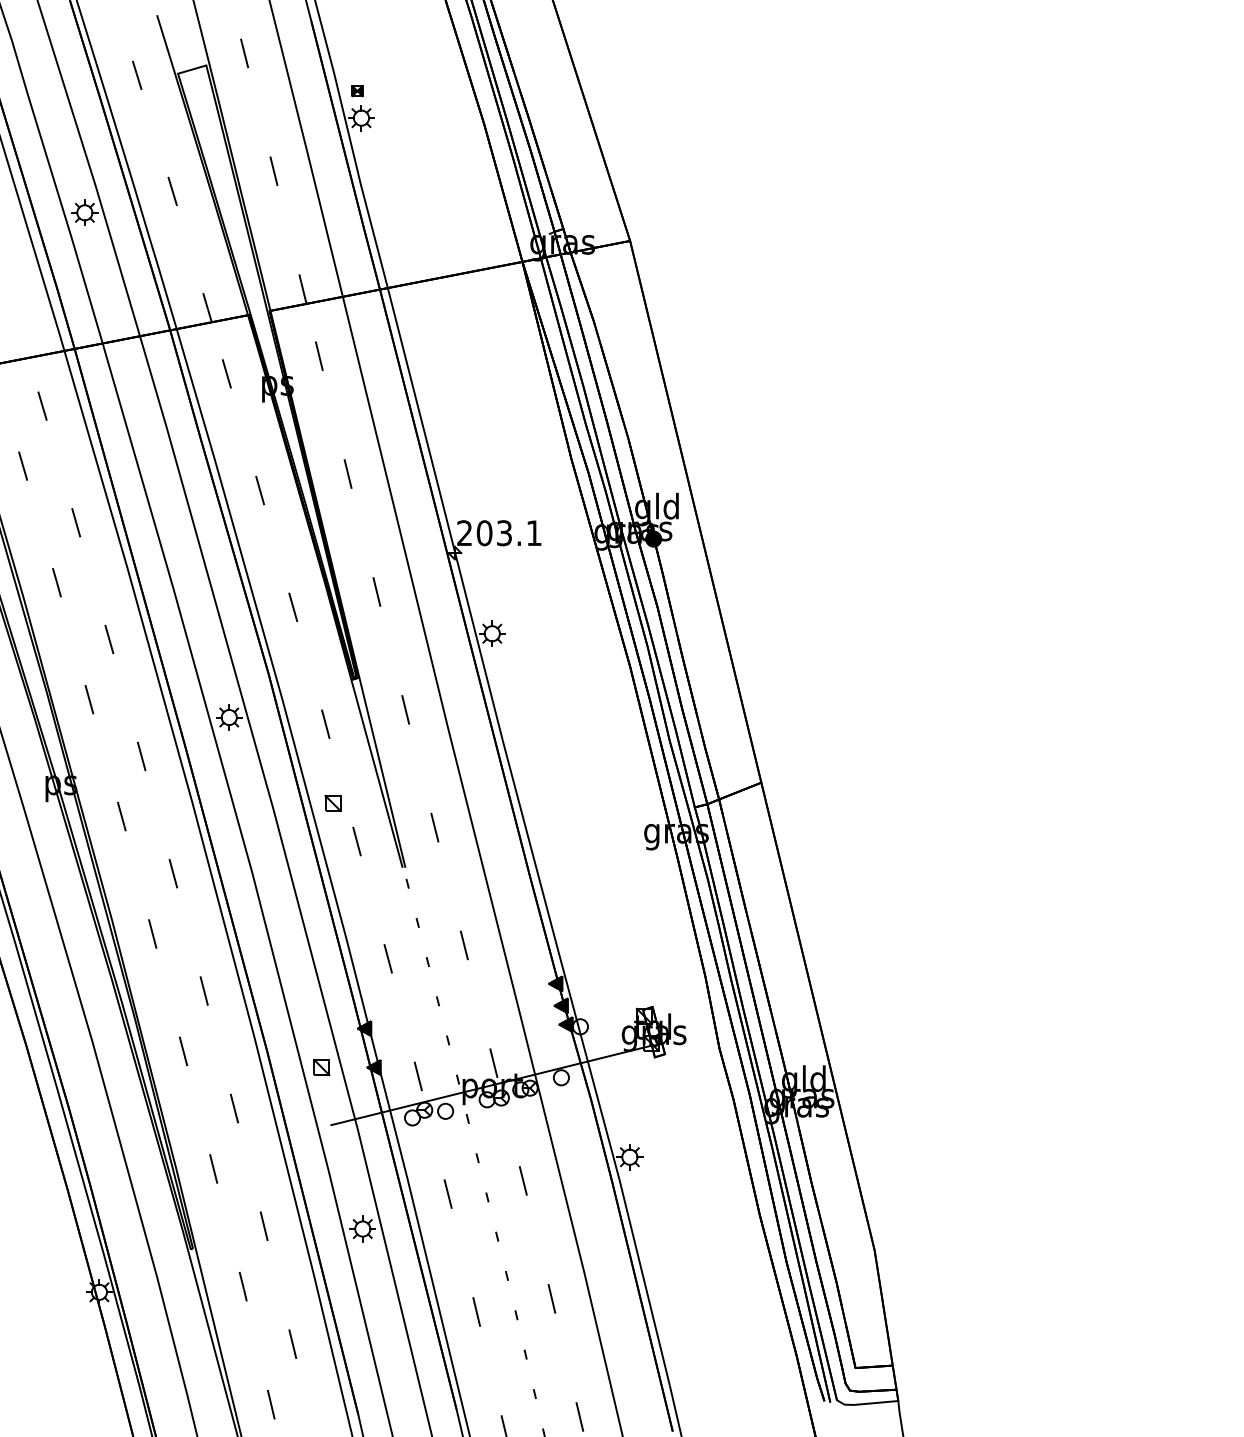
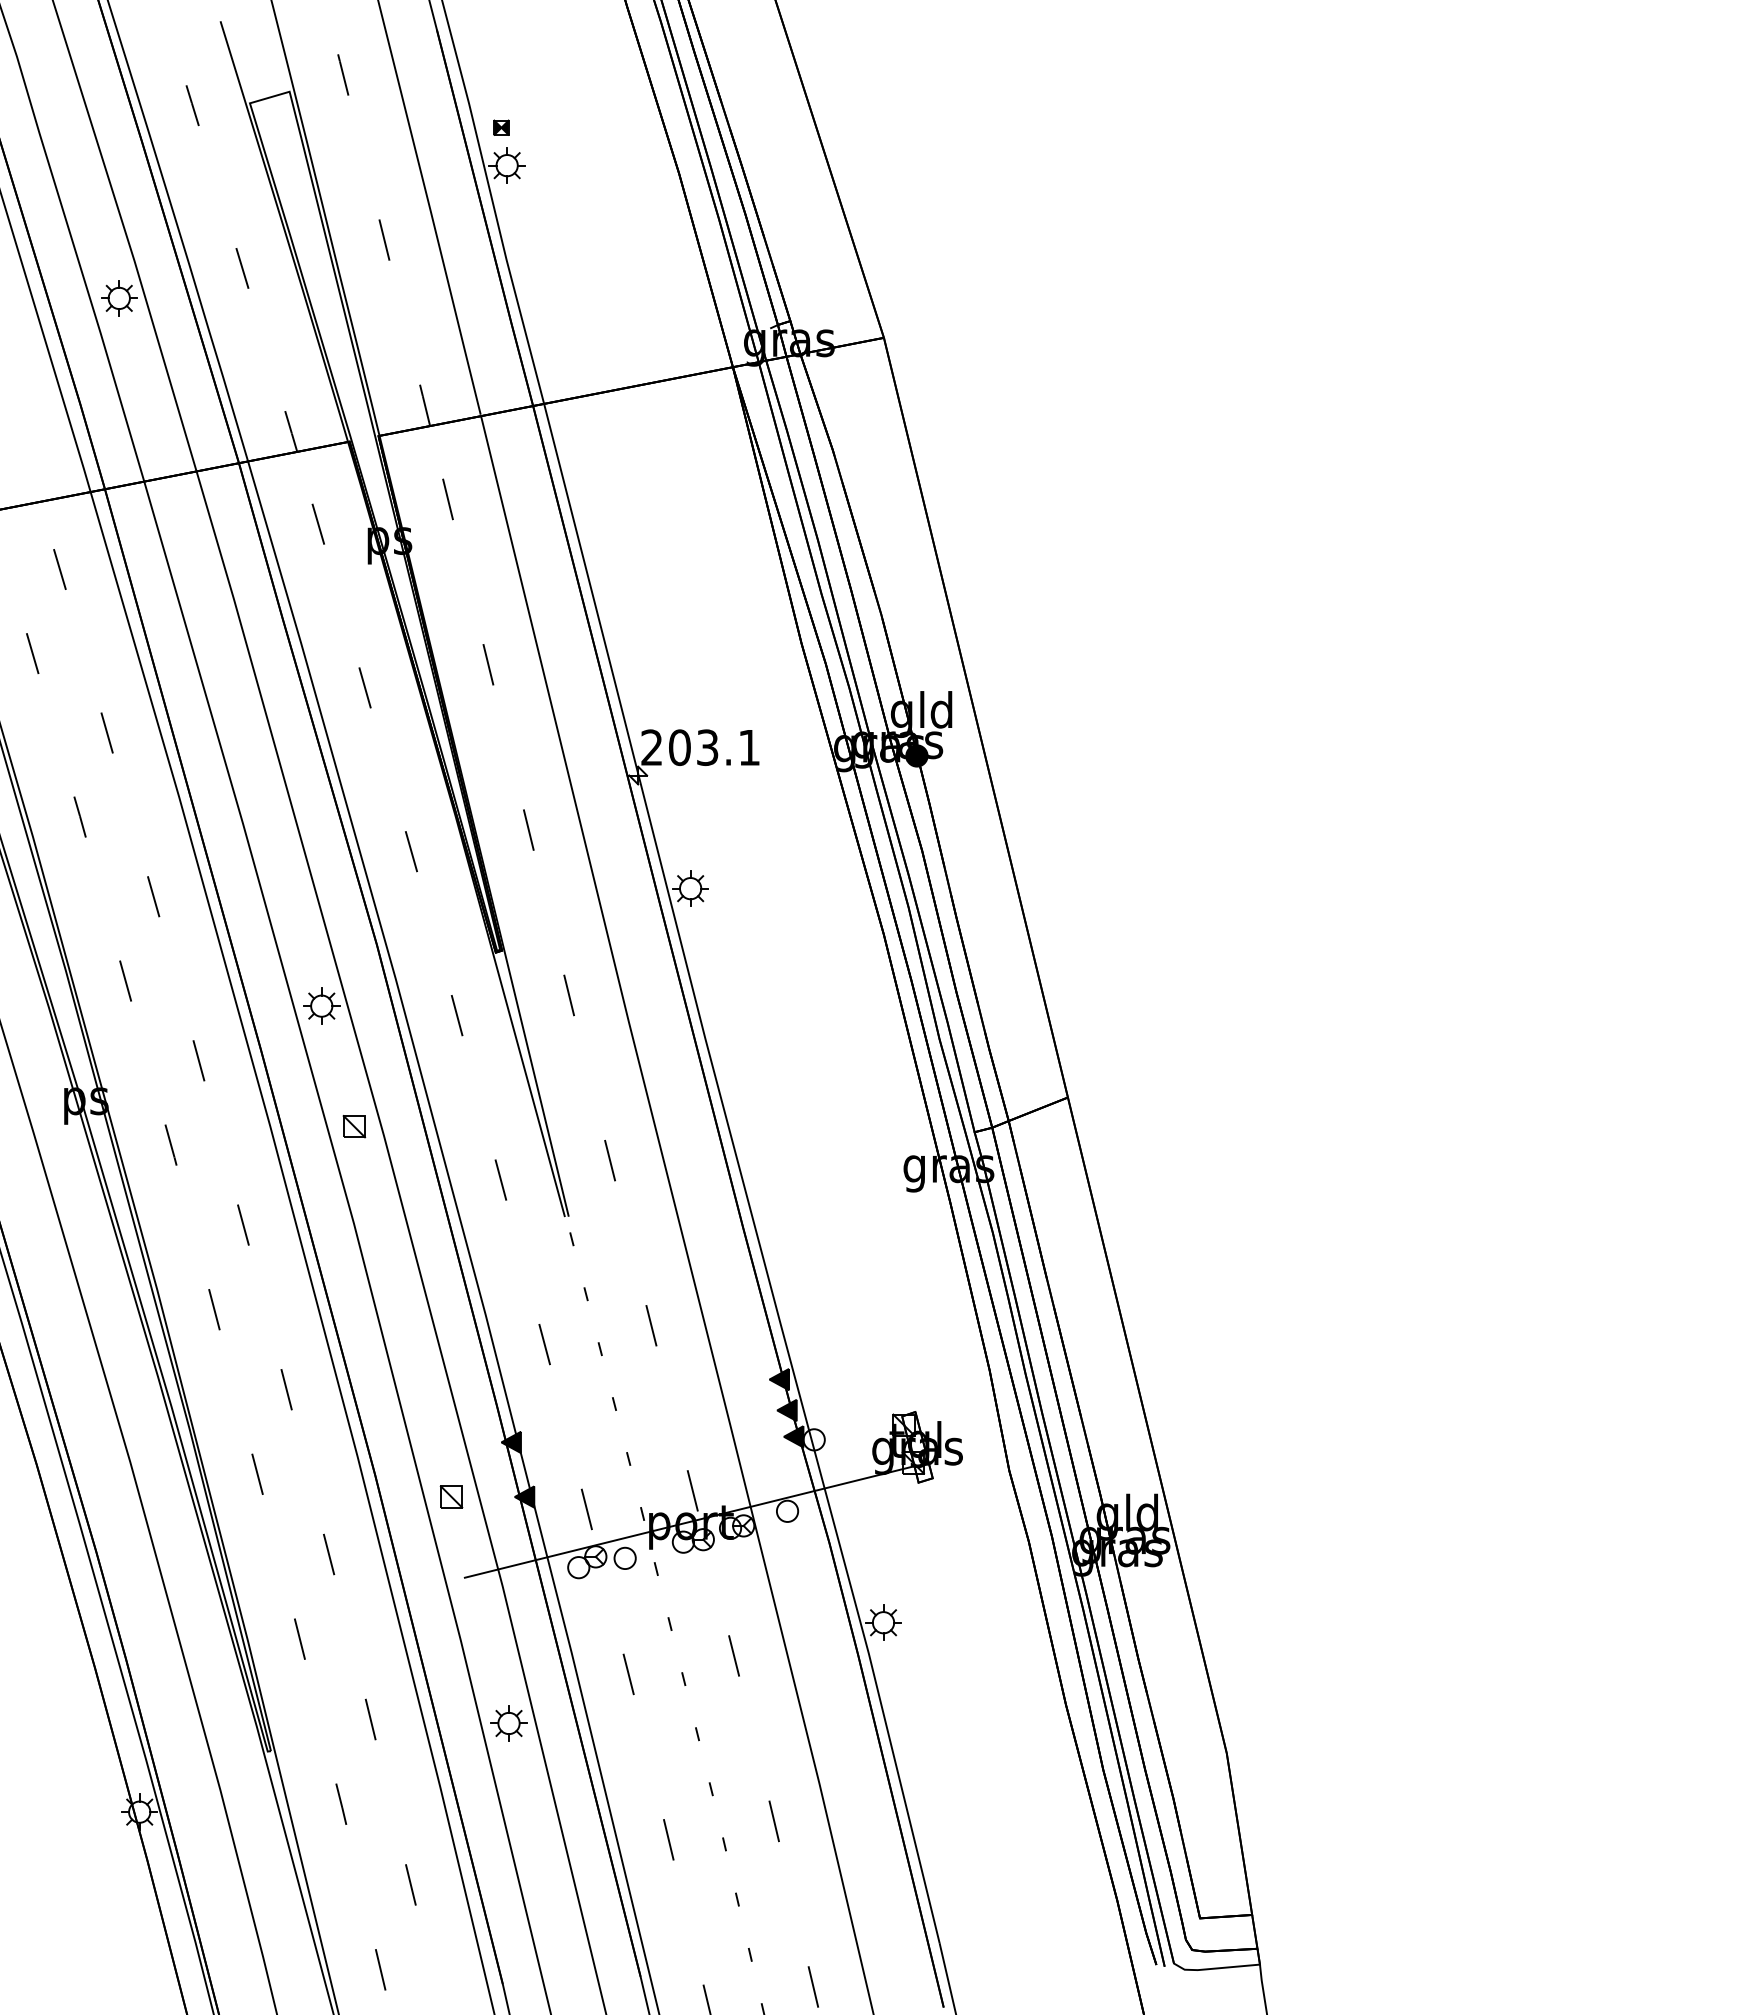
part: (333, 803) -> (354, 1126), moved

